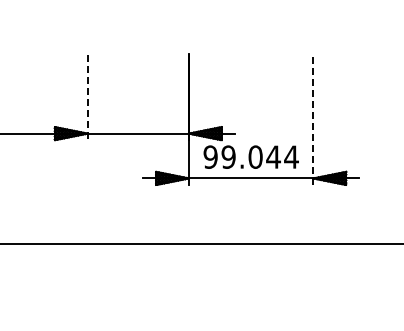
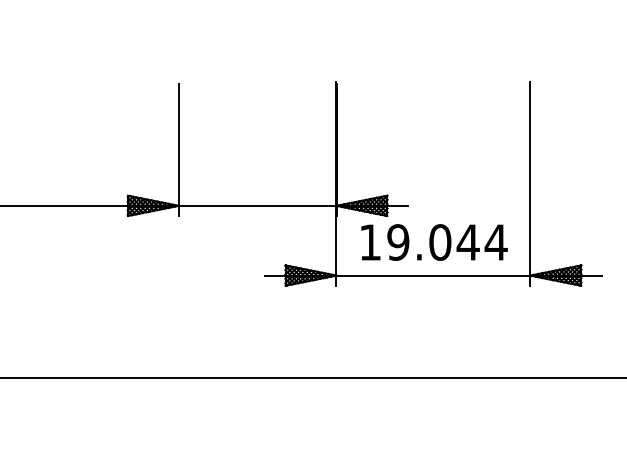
line: (87, 97) -> (178, 149), dashed -> solid
line: (313, 119) -> (530, 183), dashed -> solid
text: (210, 156) -> (370, 241), 99.044 -> 19.044

